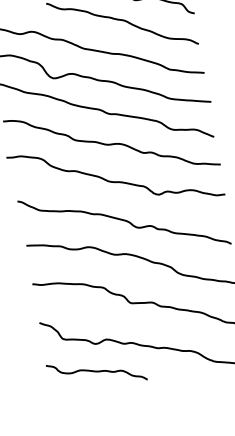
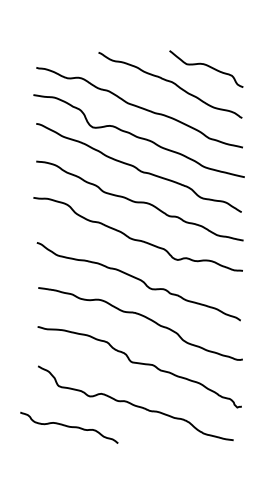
curve: (96, 372) -> (69, 427), moved

